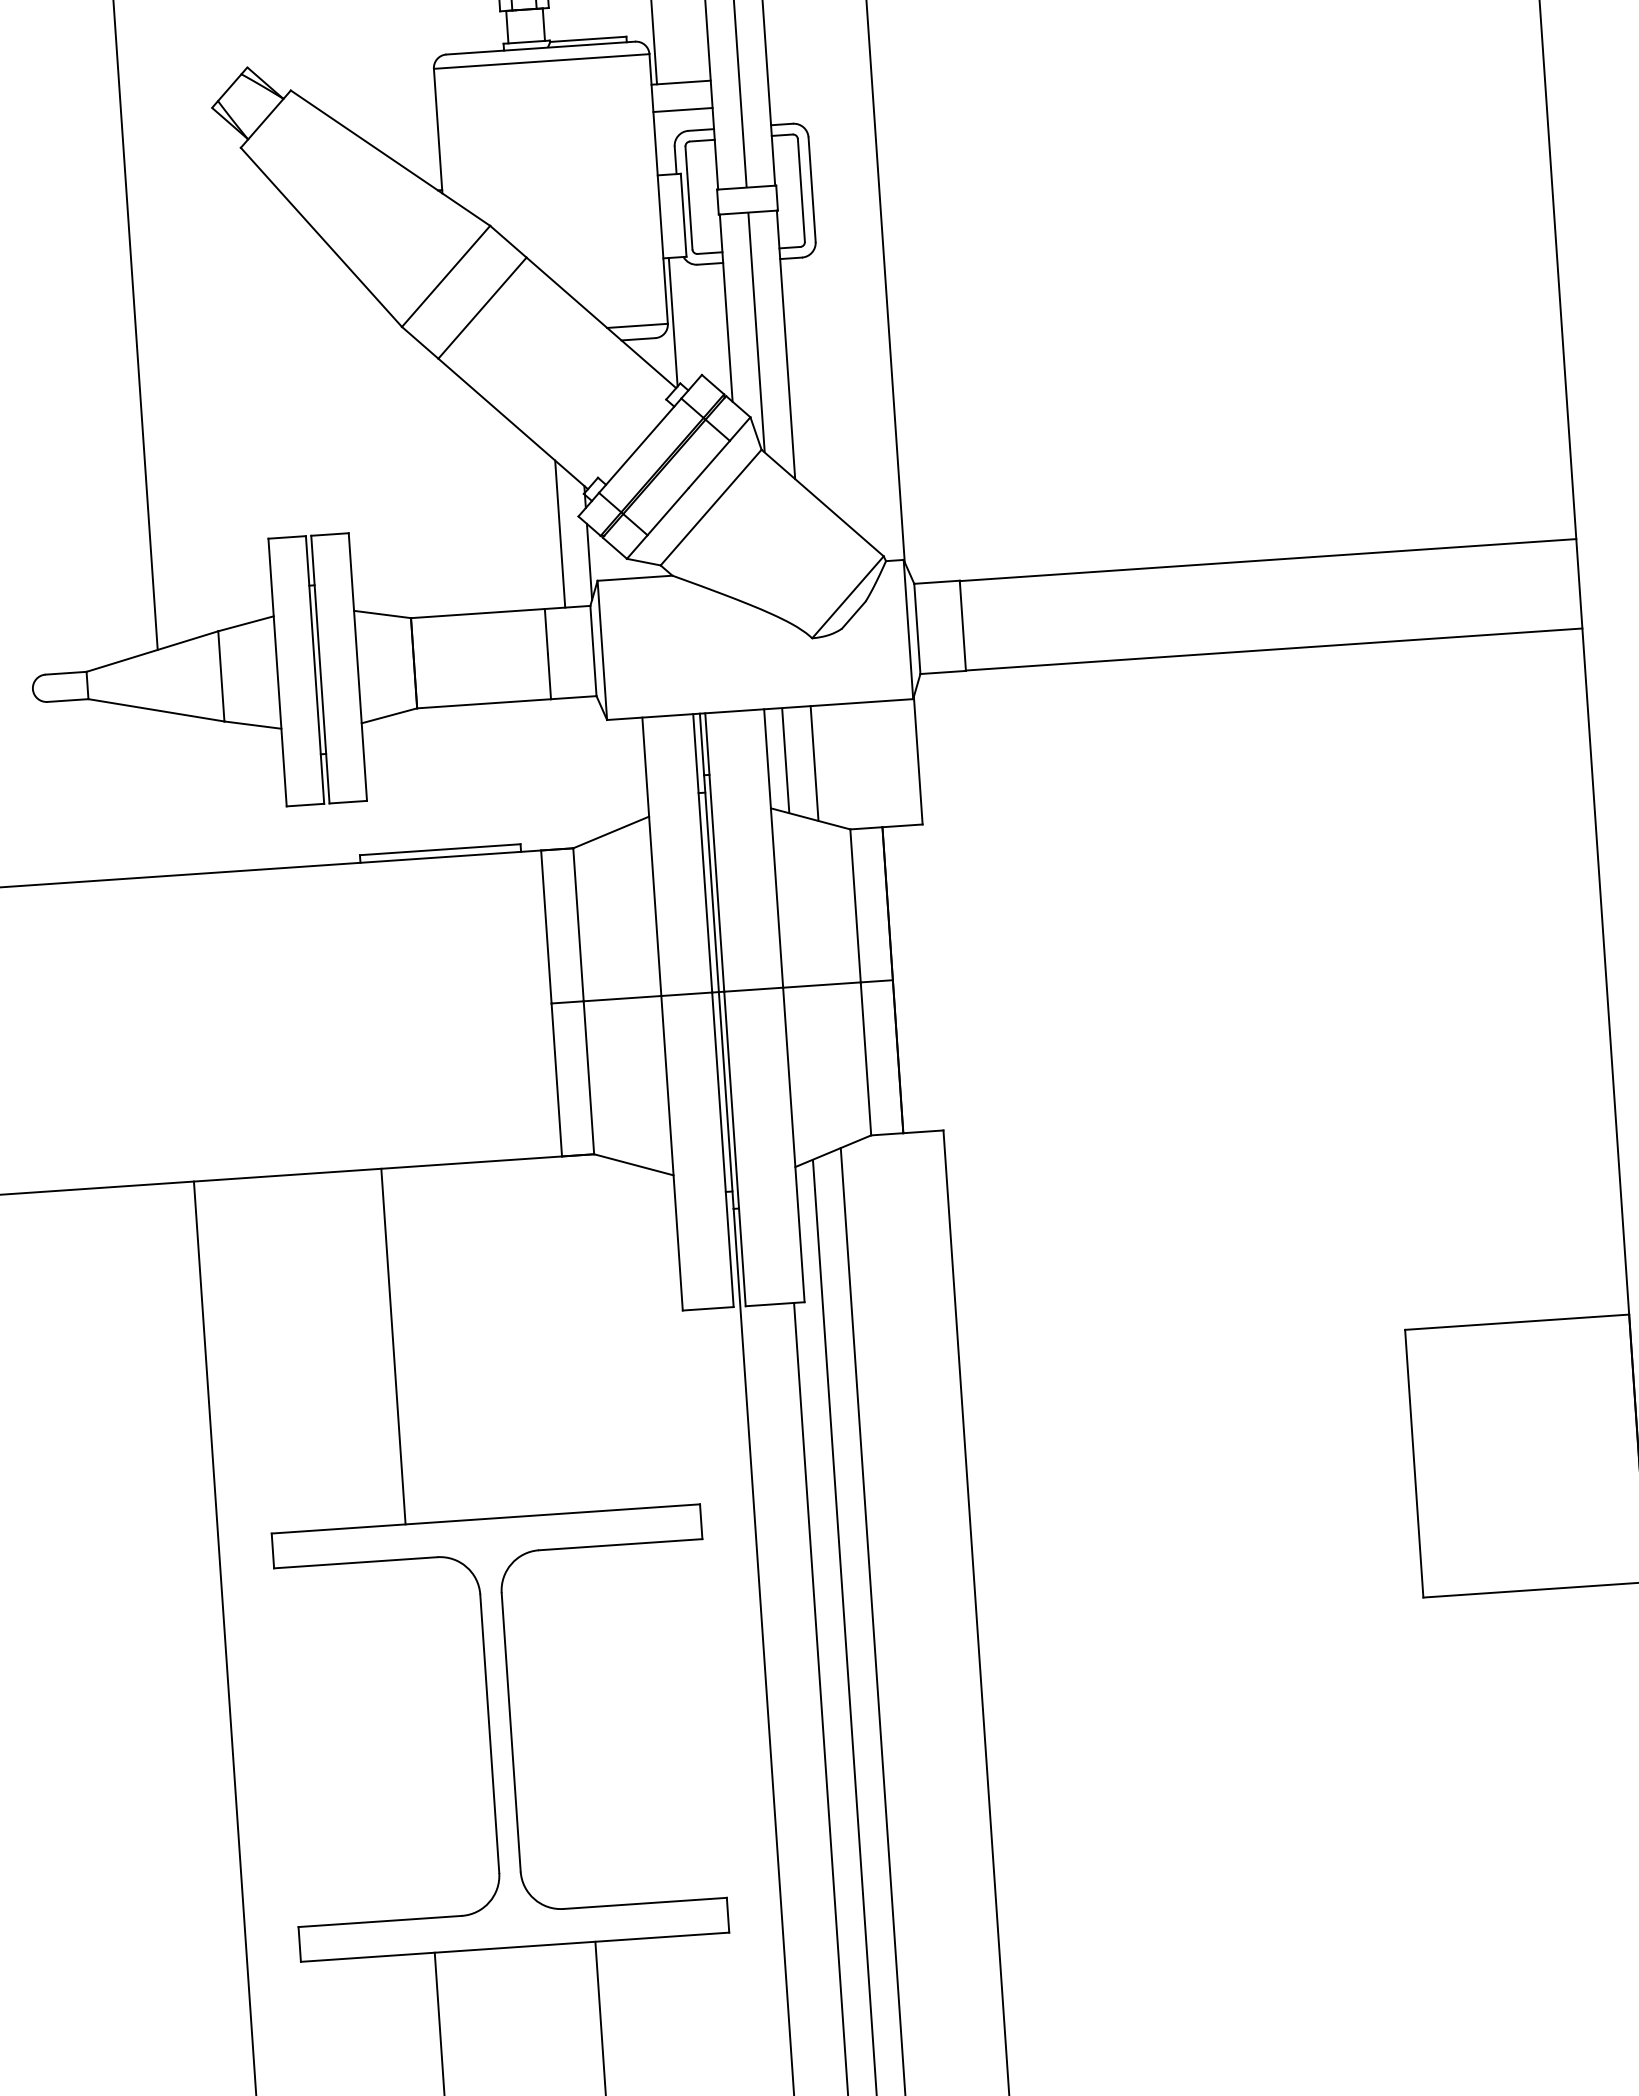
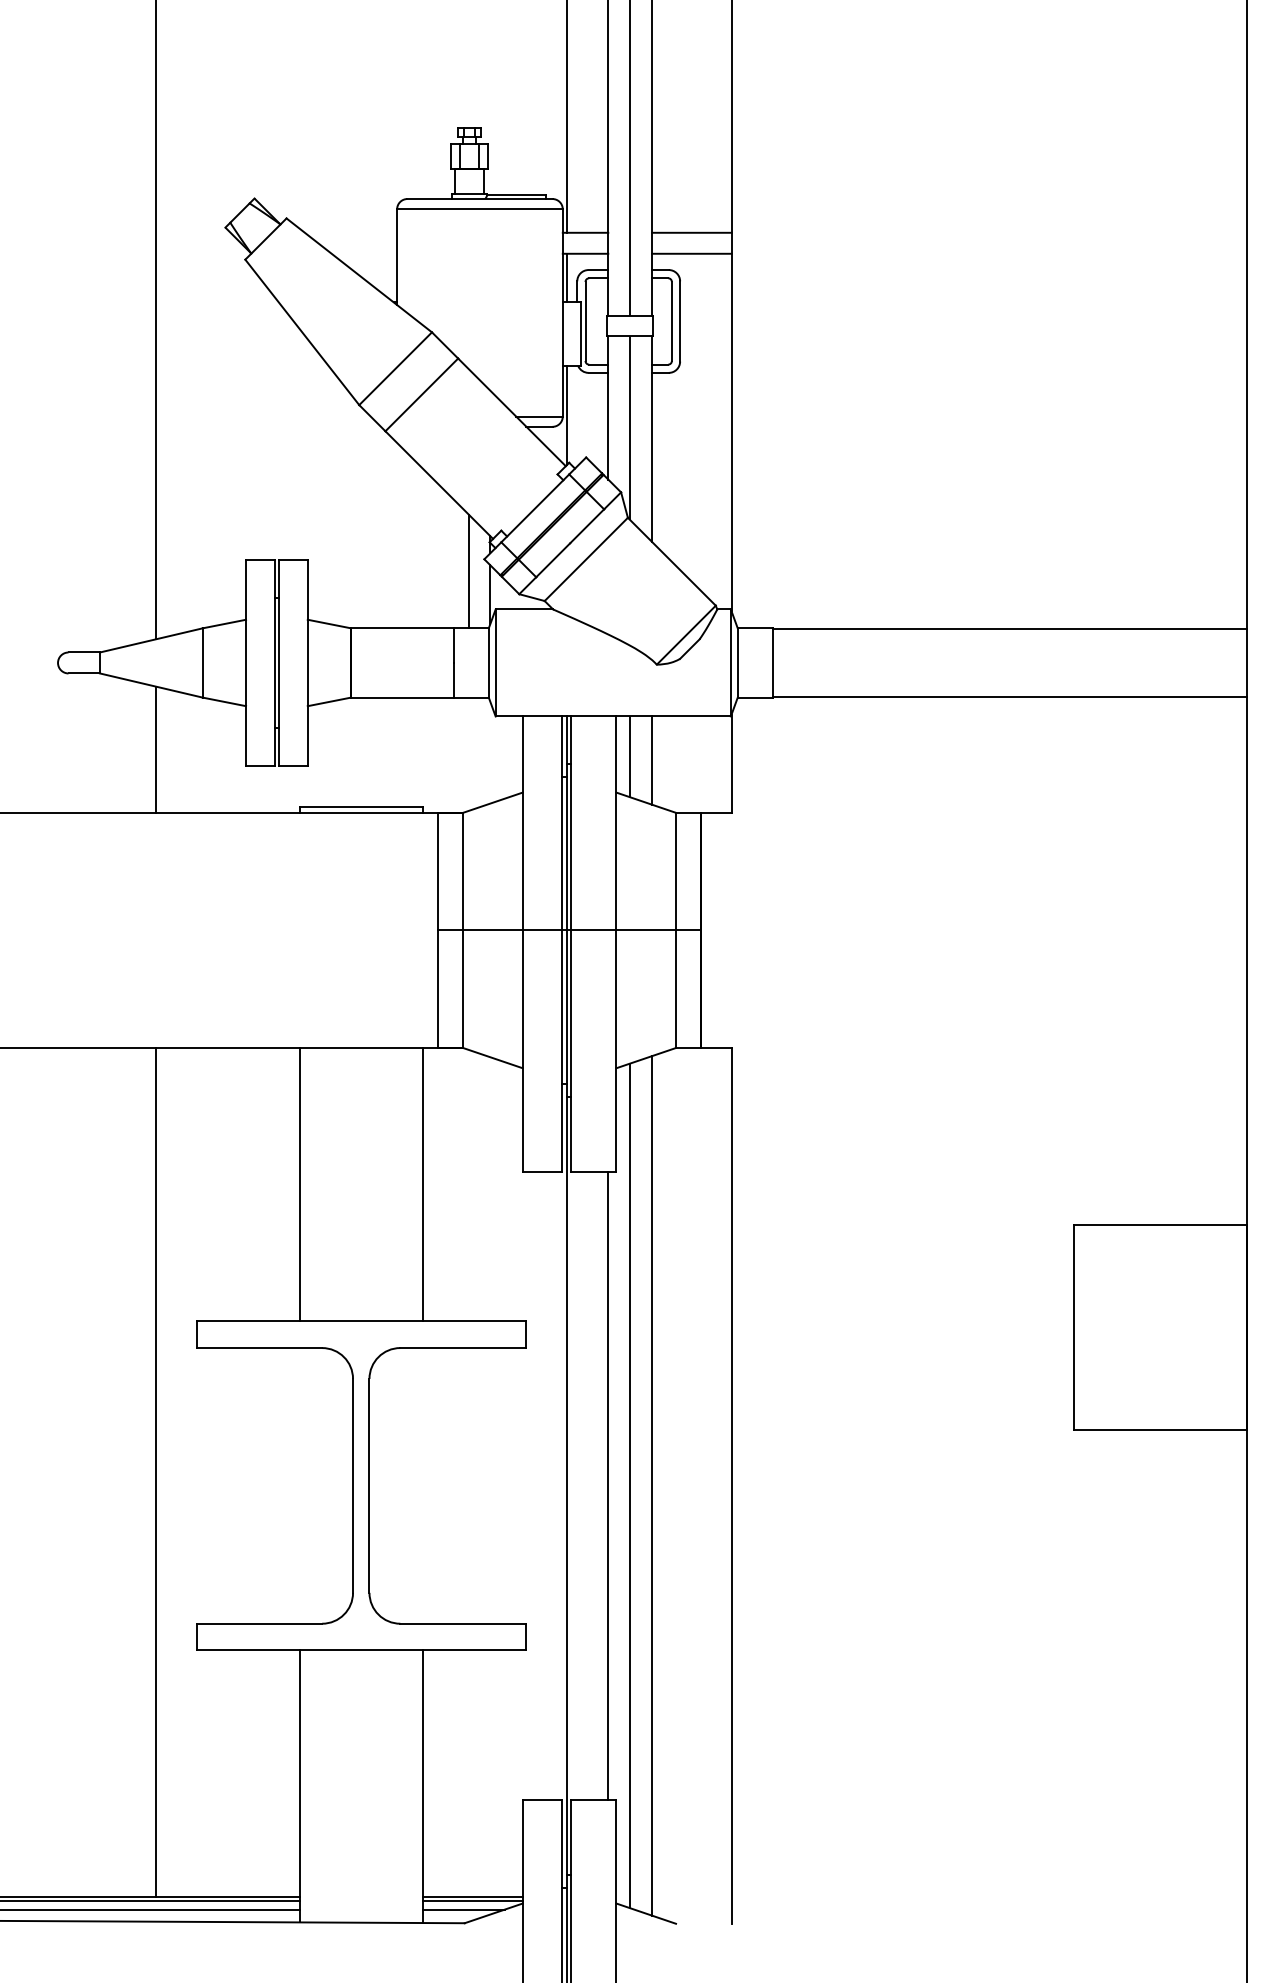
line: (819, 72) -> (691, 232), added
line: (820, 100) -> (691, 253), added
line: (660, 142) -> (566, 277), added
line: (167, 793) -> (155, 749), added
line: (553, 1335) -> (422, 1184), added

